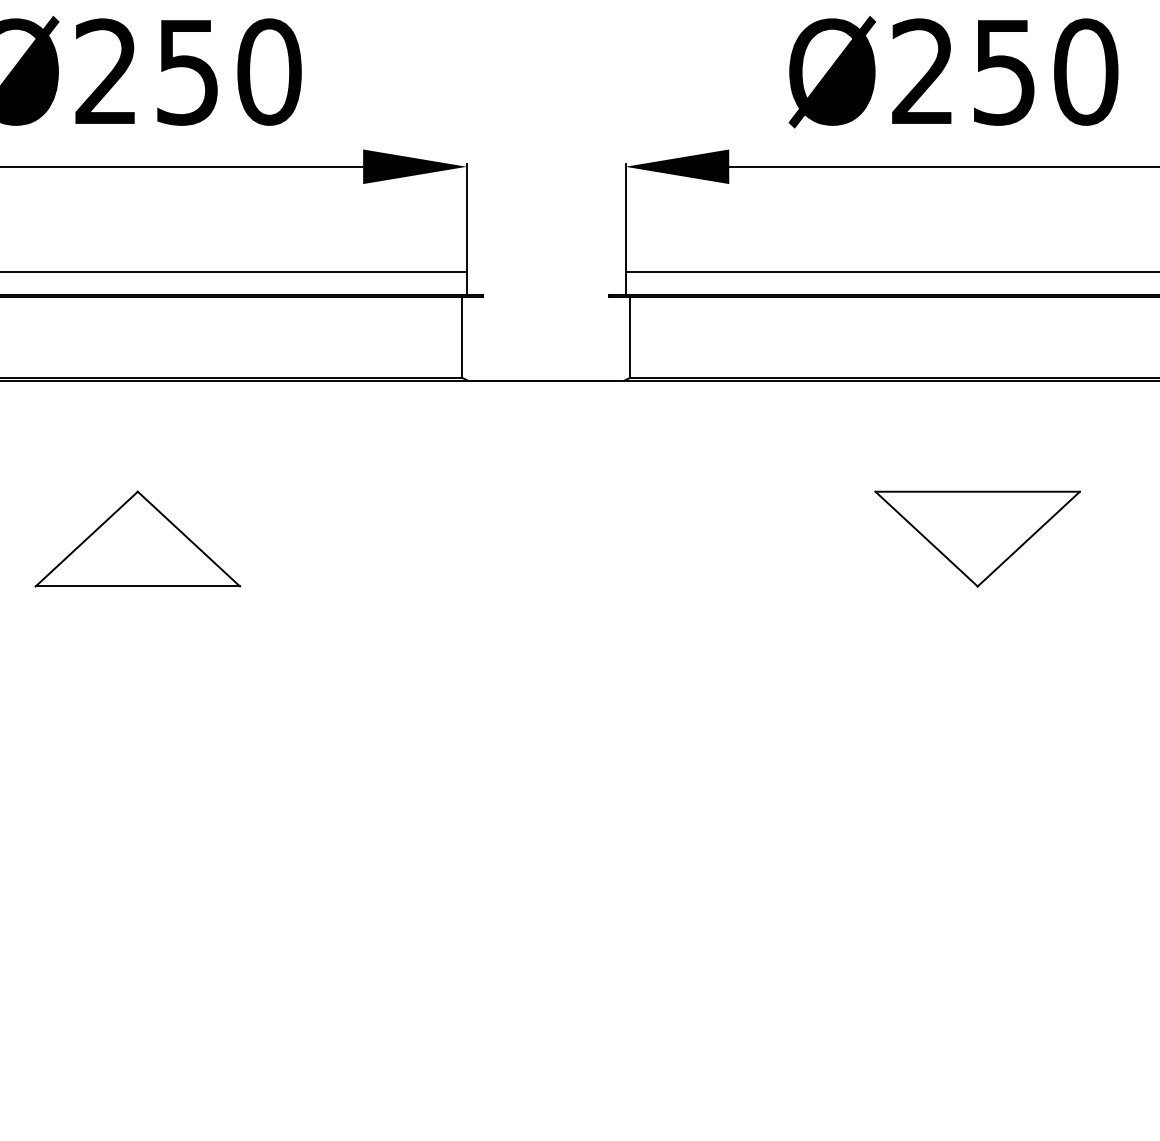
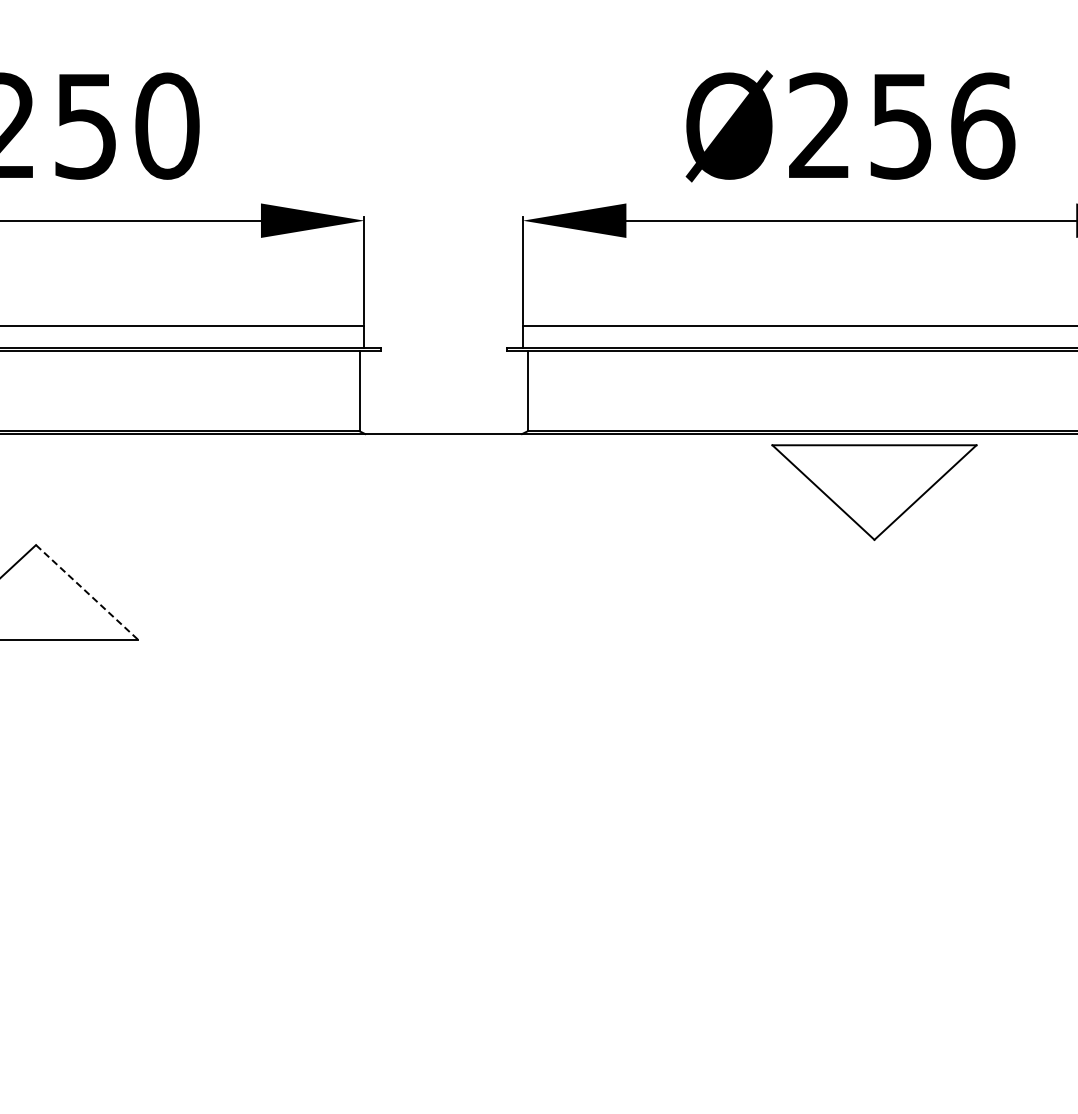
text: (1086, 71) -> (983, 125), Ø250 -> Ø256
part: (977, 538) -> (874, 491), moved
line: (188, 539) -> (86, 592), solid -> dashed

